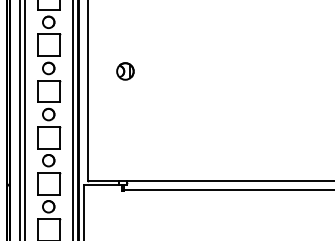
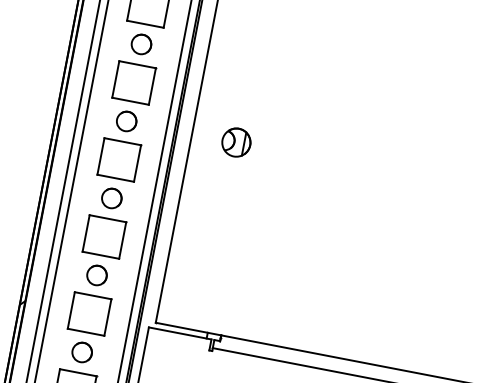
part: (125, 71) -> (236, 142), moved

